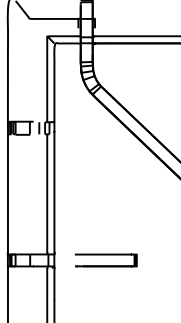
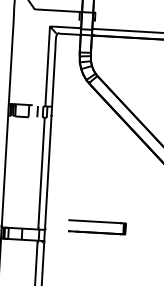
part: (105, 260) -> (96, 227), moved

